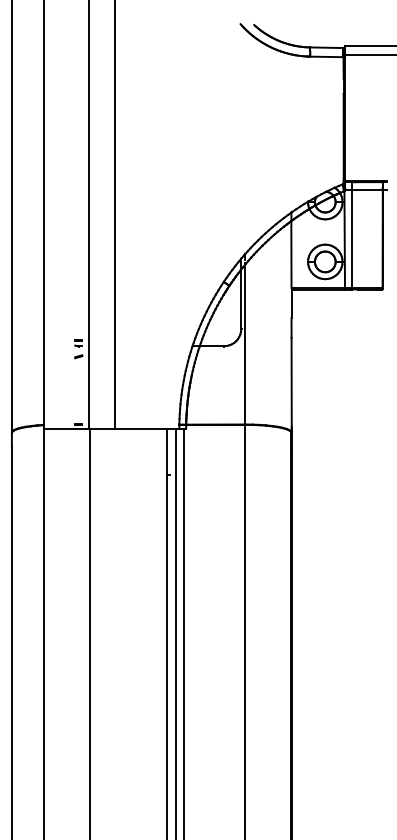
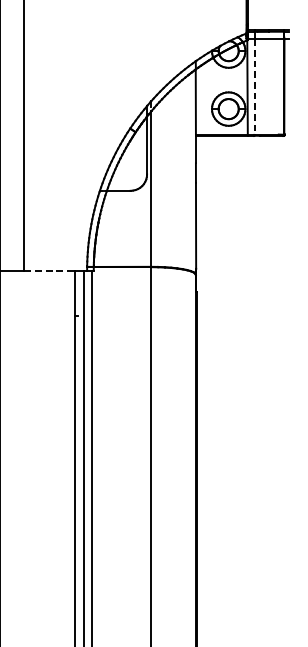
line: (351, 239) -> (254, 87), solid -> dashed
line: (141, 428) -> (50, 270), solid -> dashed

